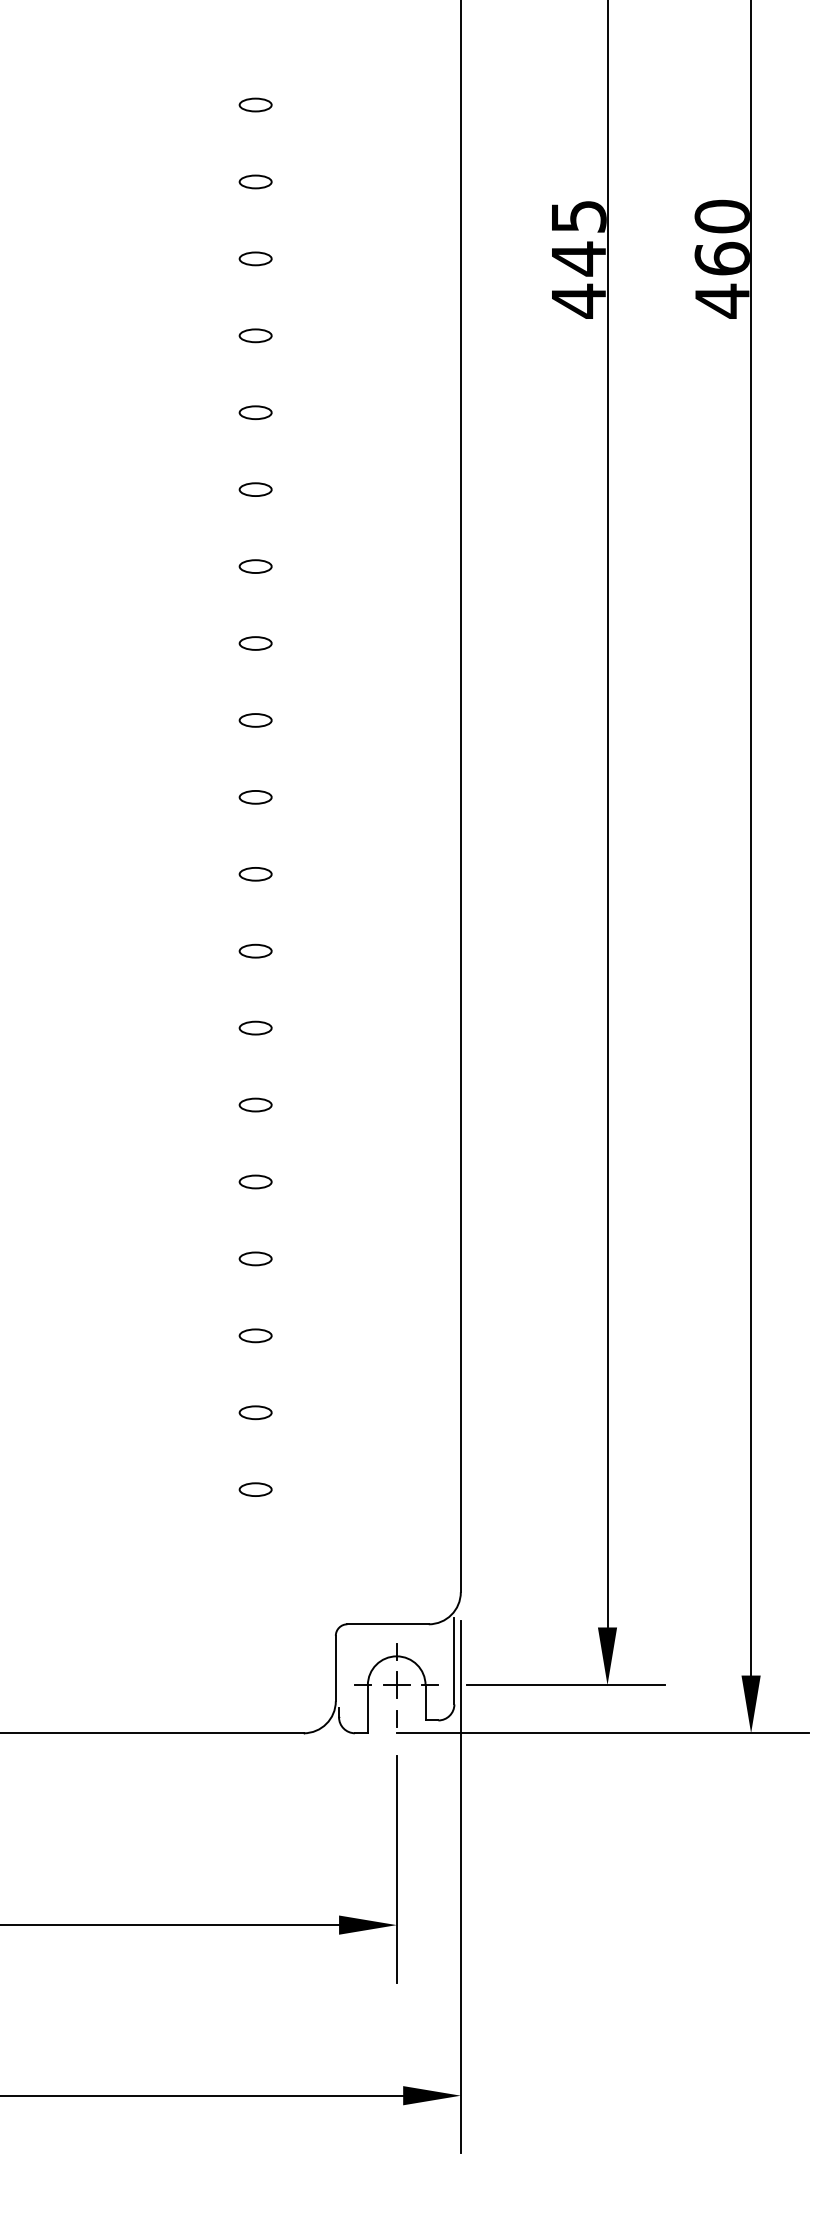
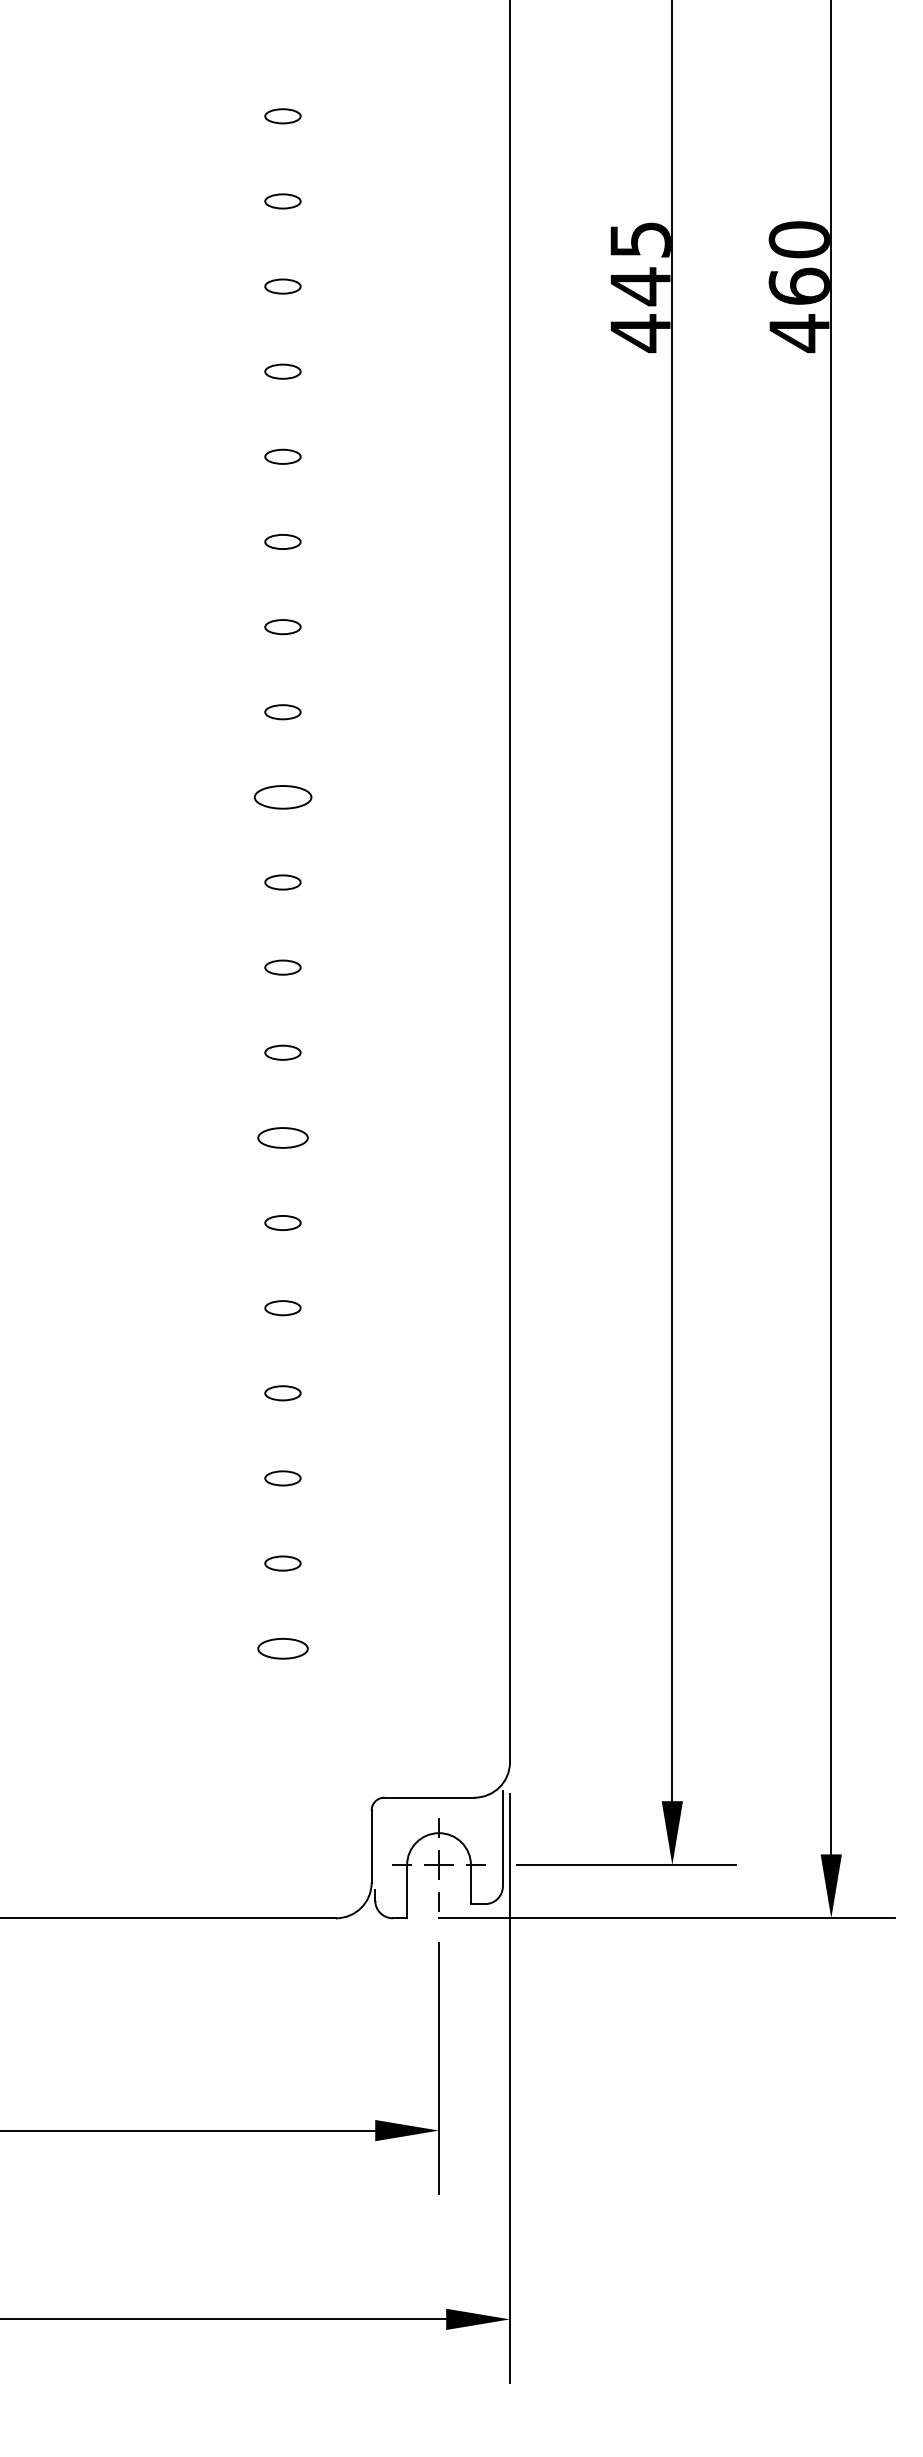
part: (255, 720) -> (282, 797), size x1.6
part: (255, 1027) -> (282, 1137), size x1.4
part: (255, 1489) -> (282, 1648), size x1.4

